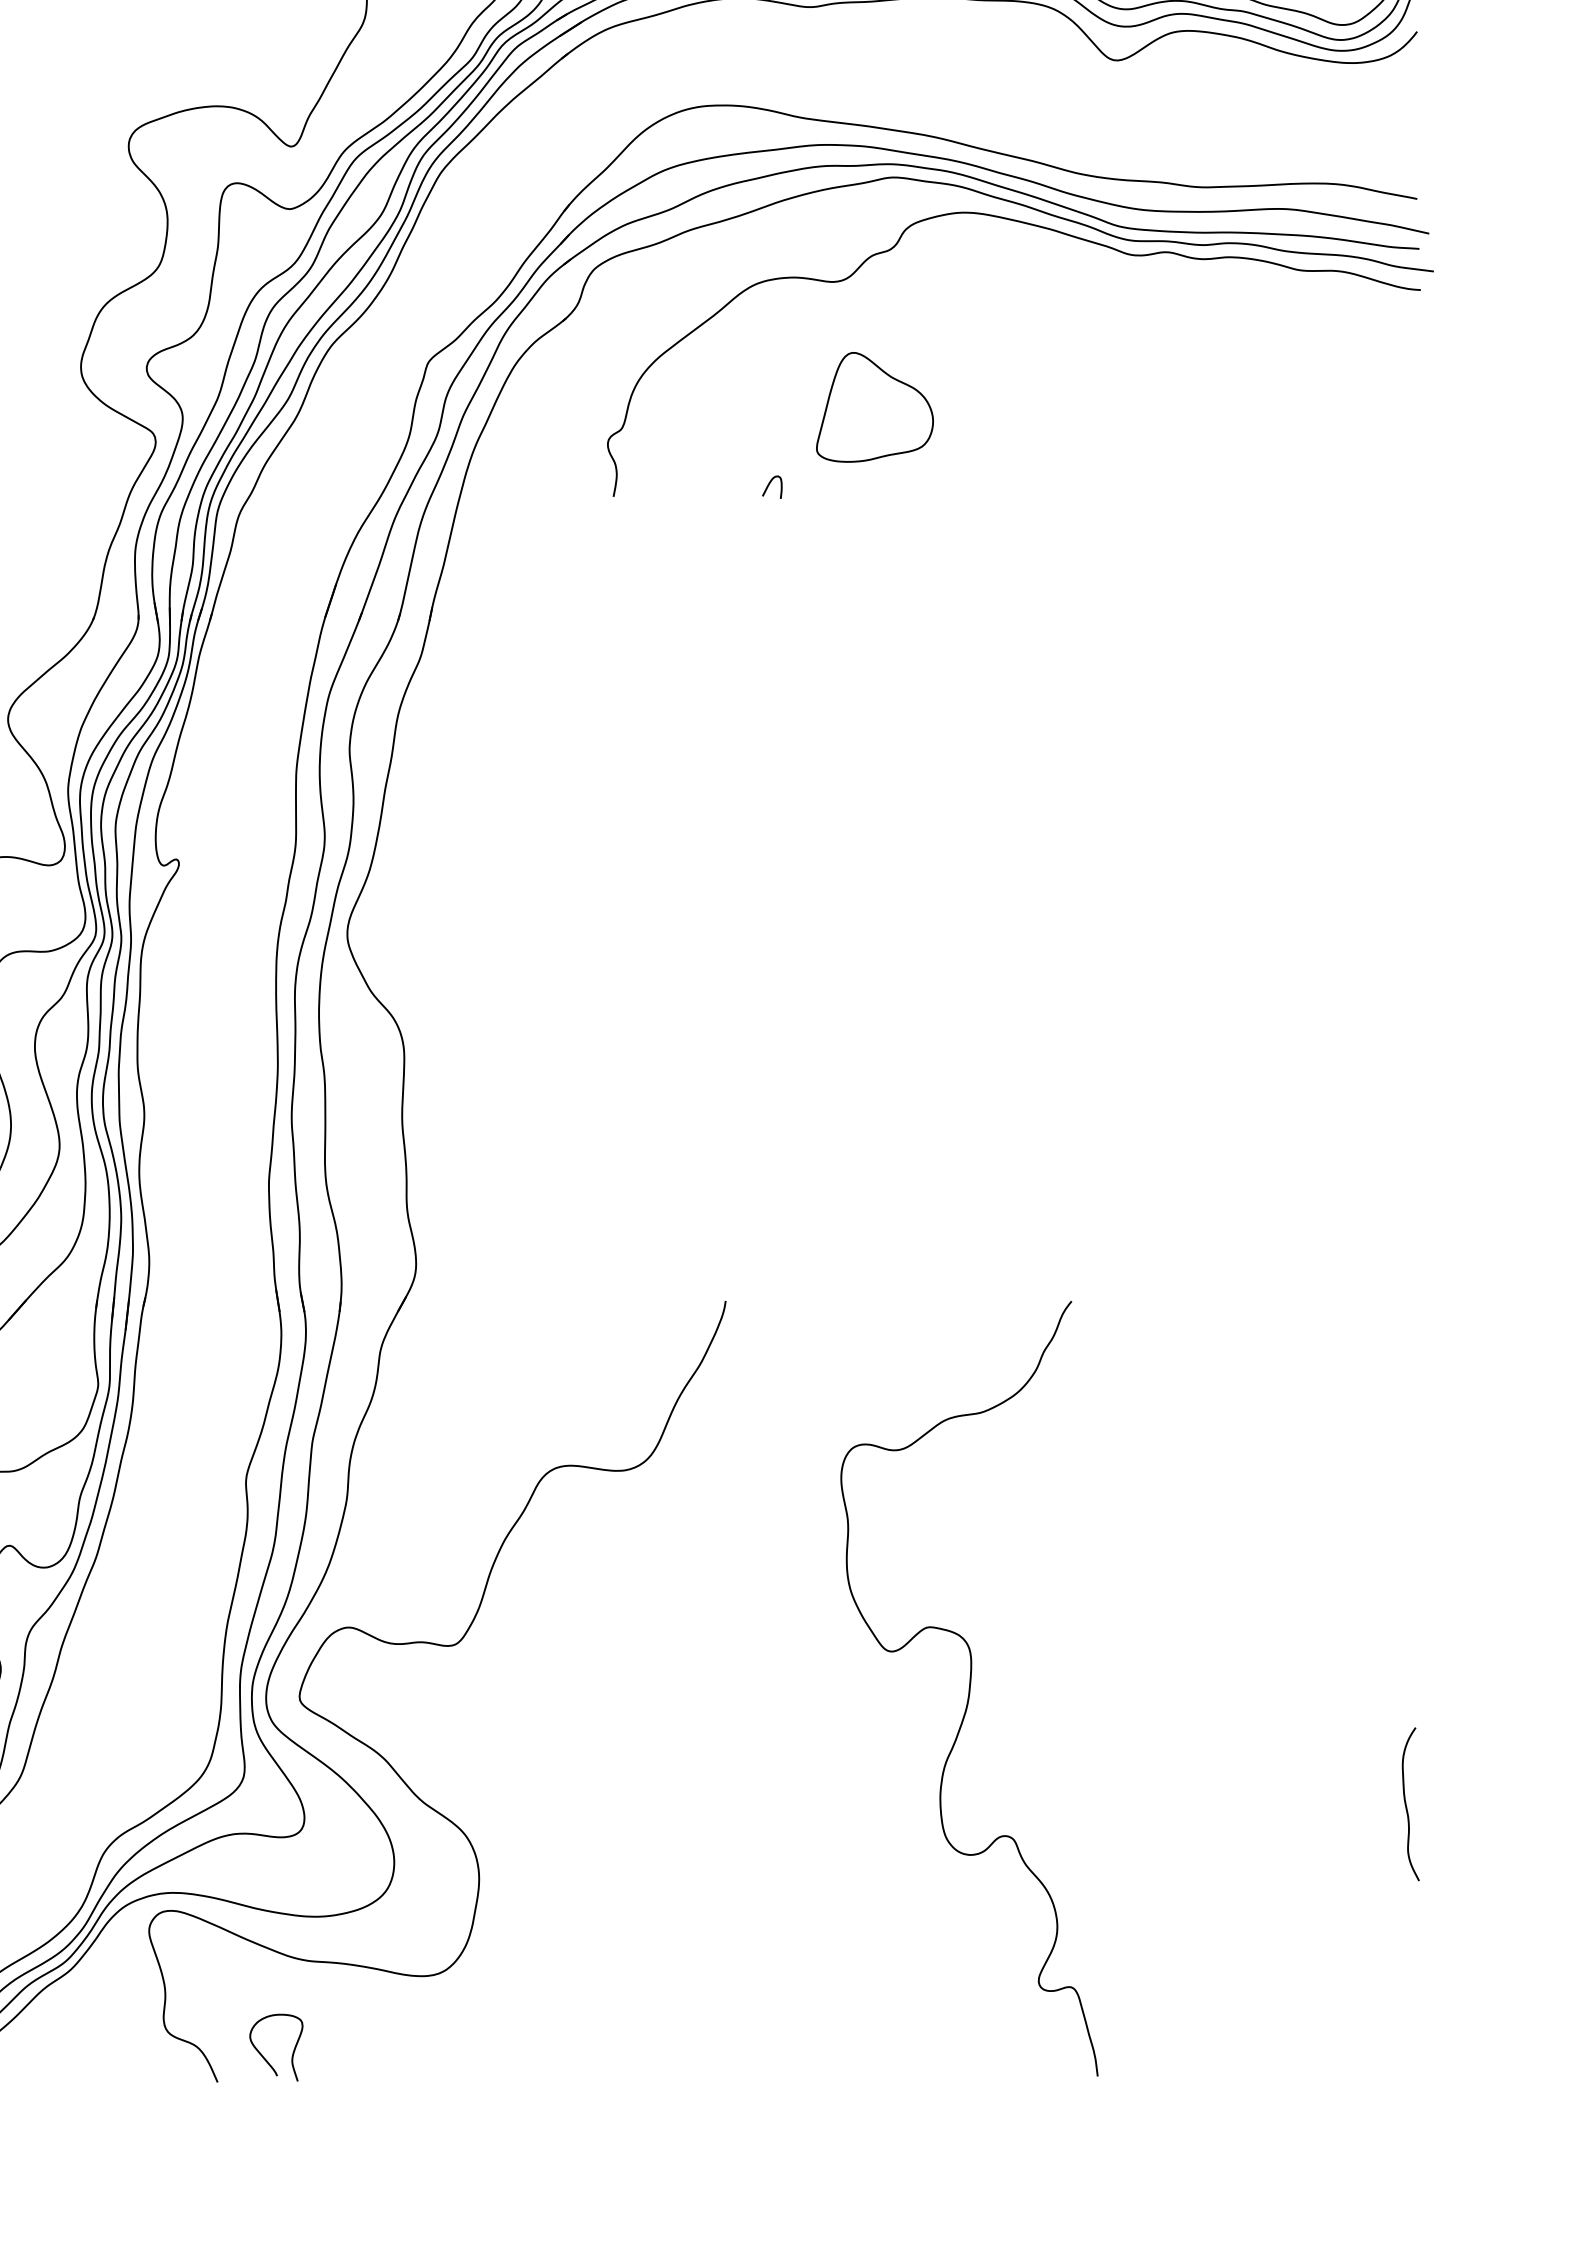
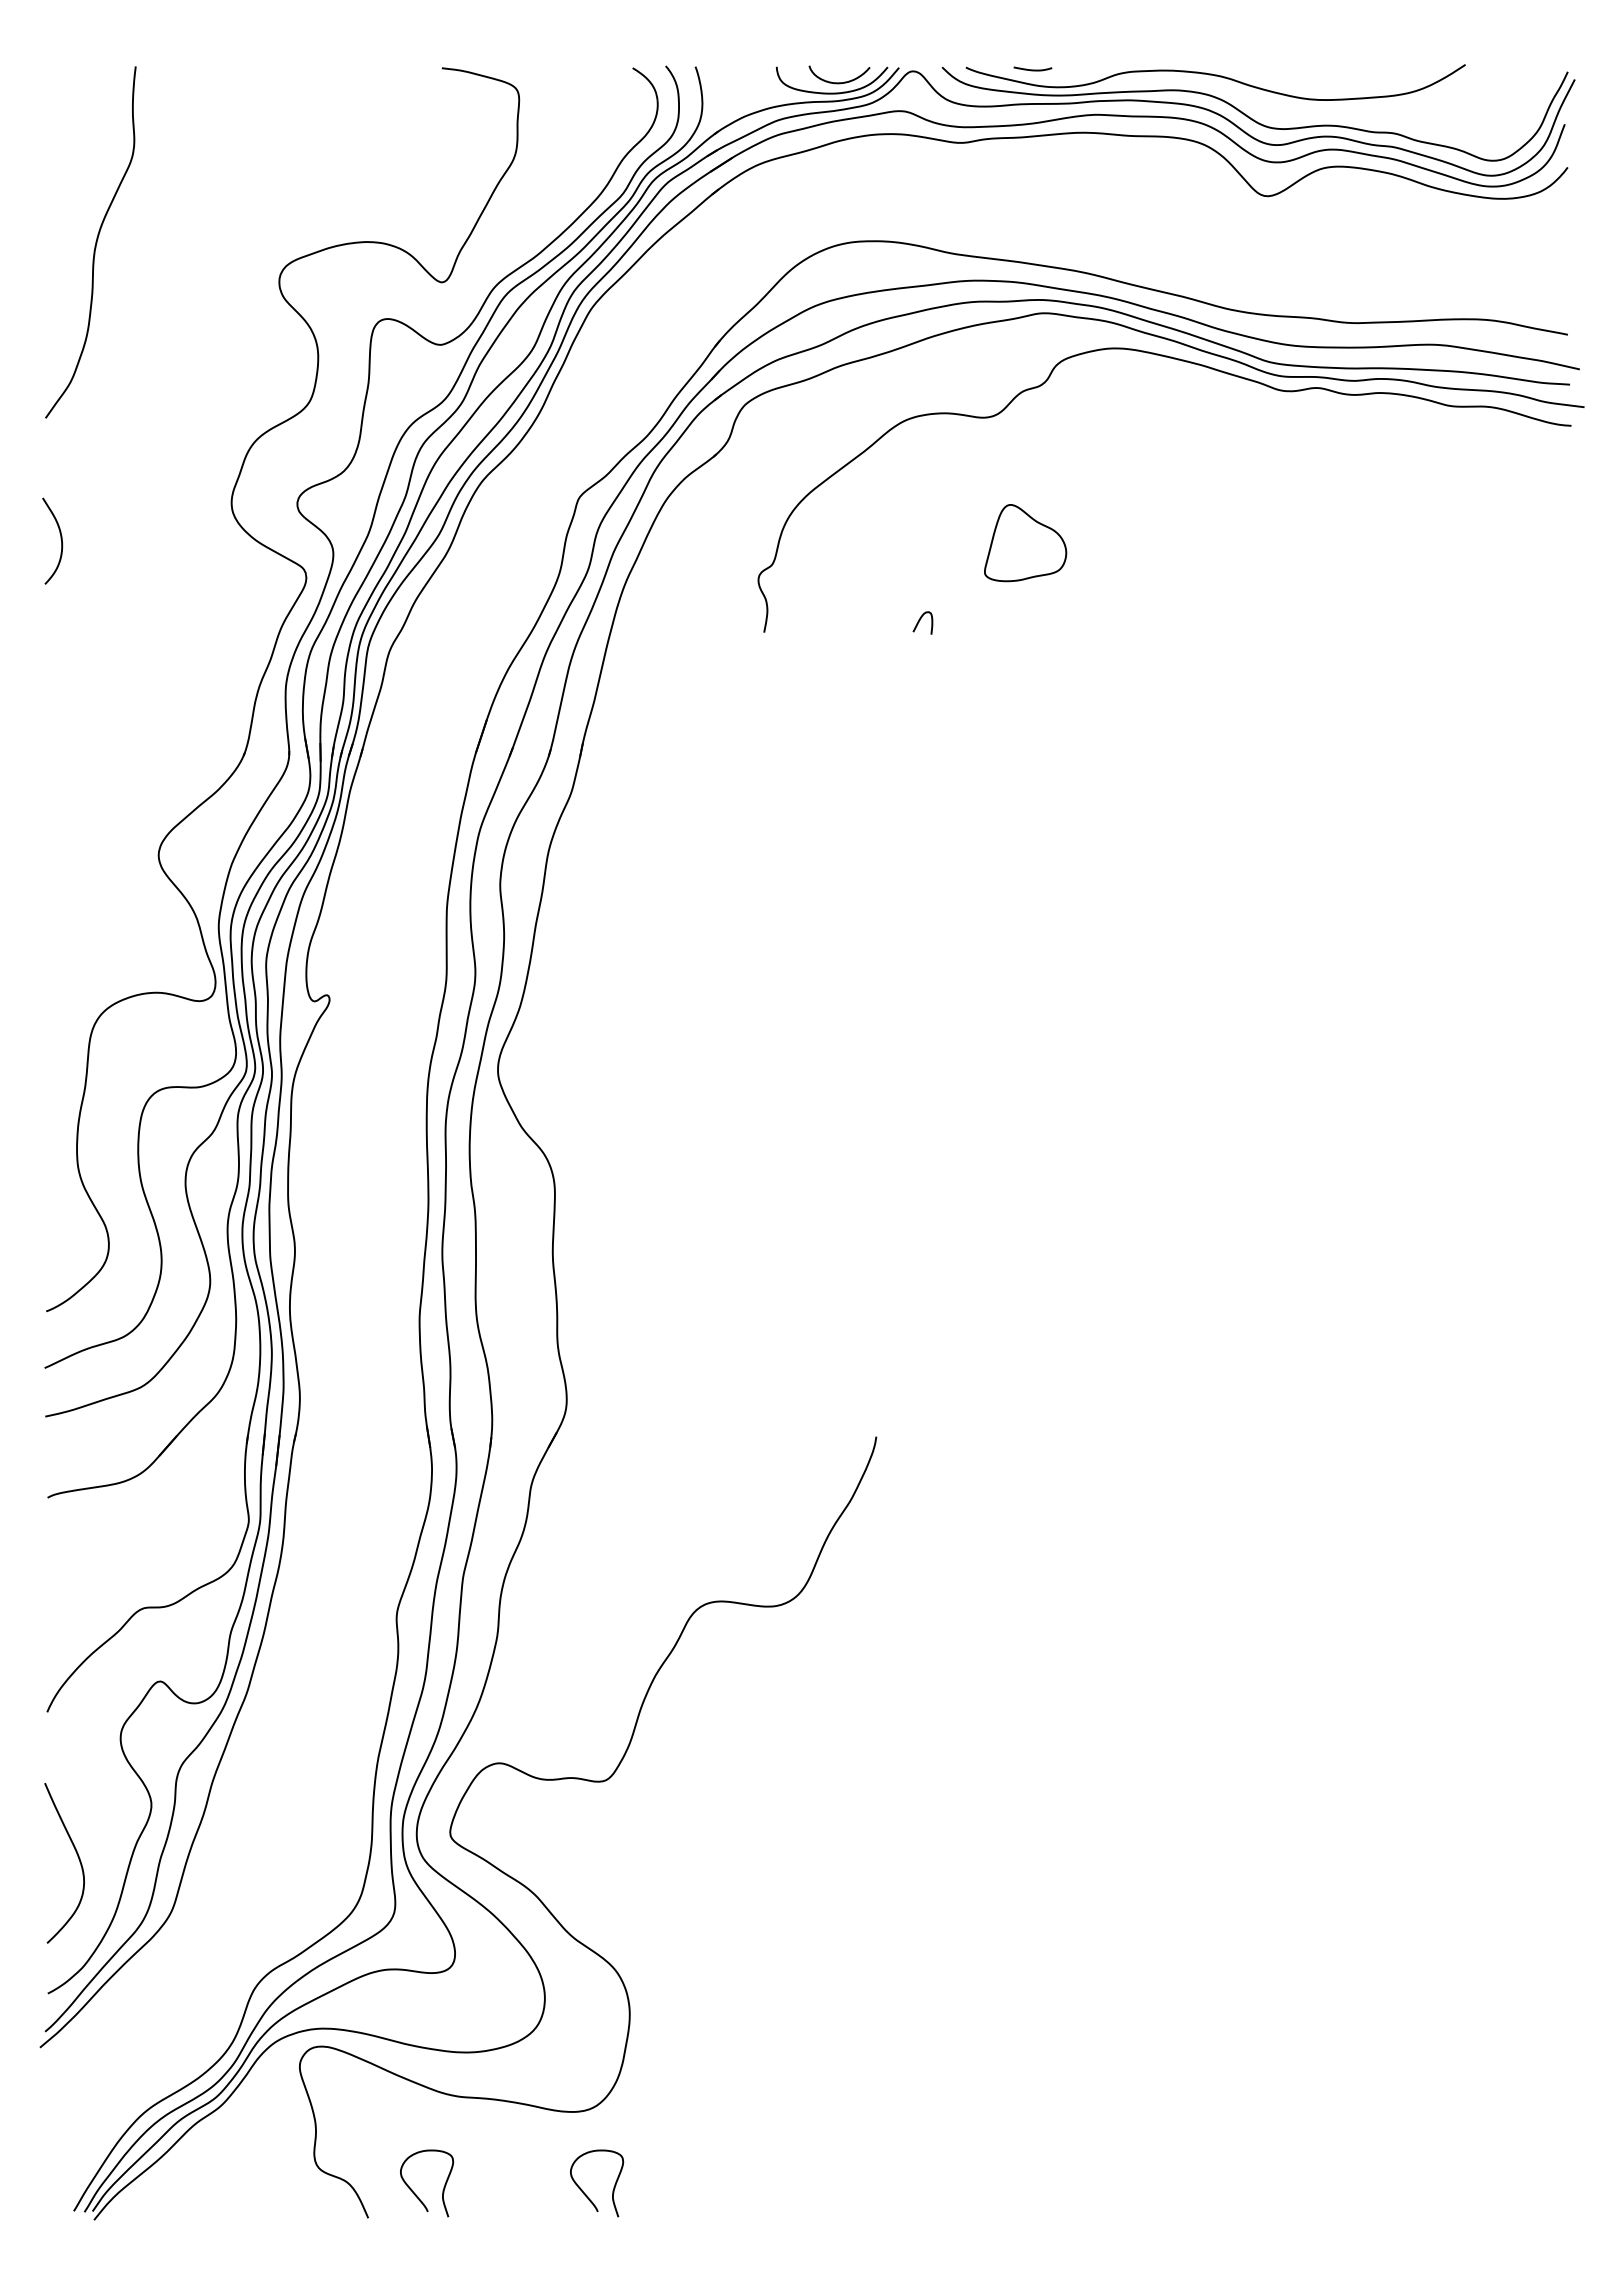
part: (874, 406) -> (1025, 542), size x0.7
curve: (969, 1688) -> (1120, 1824), removed
curve: (1406, 1803) -> (1557, 1939), removed
curve: (435, 2058) -> (586, 2194), added

